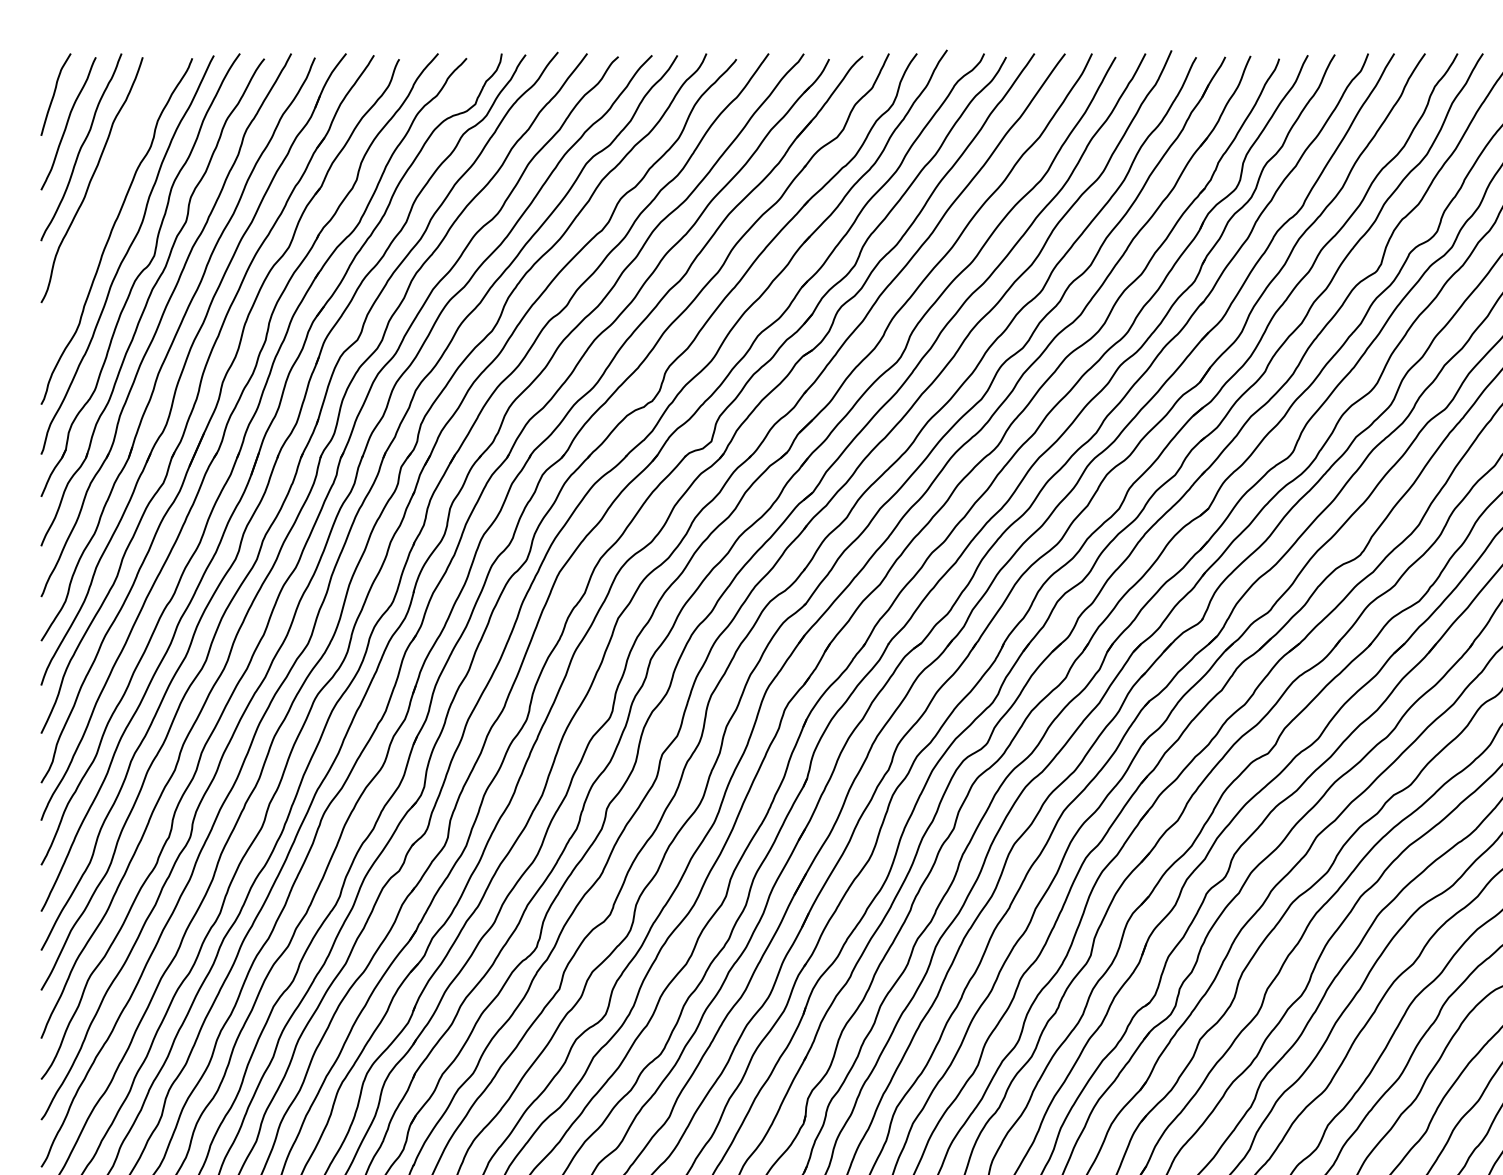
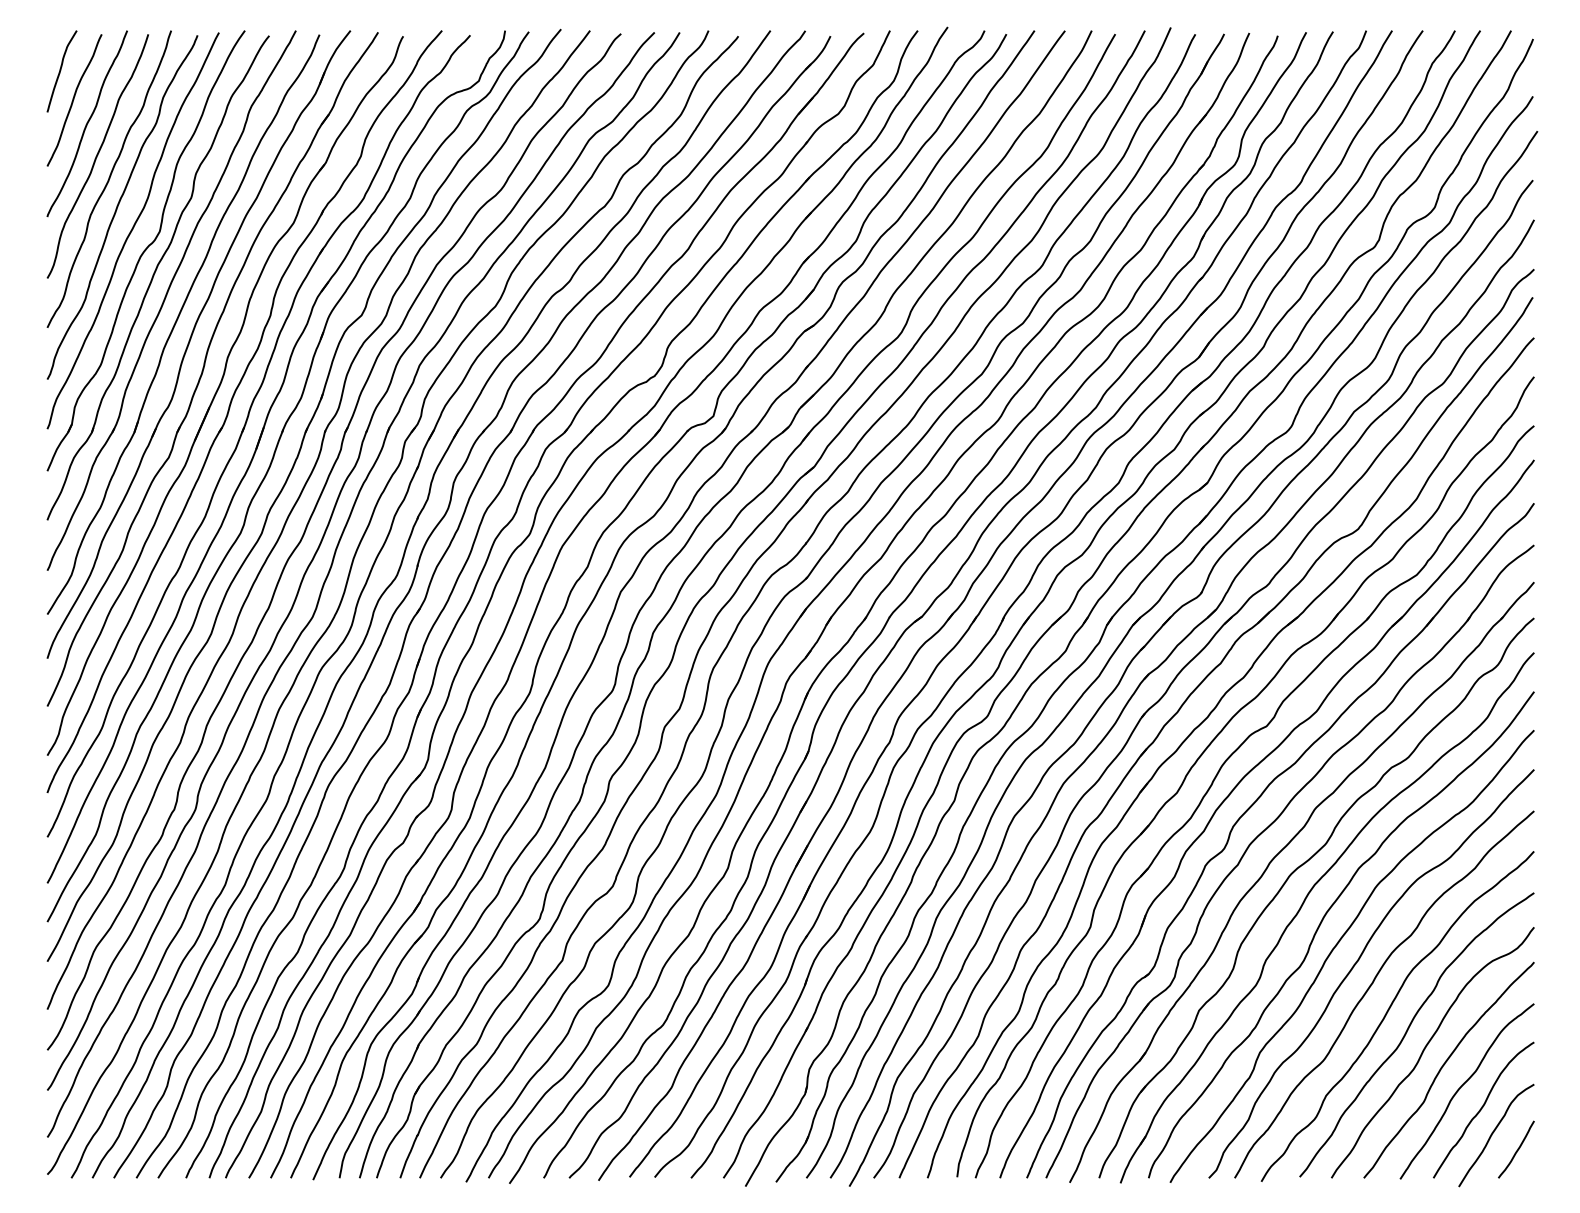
curve: (102, 202) -> (108, 178), added

